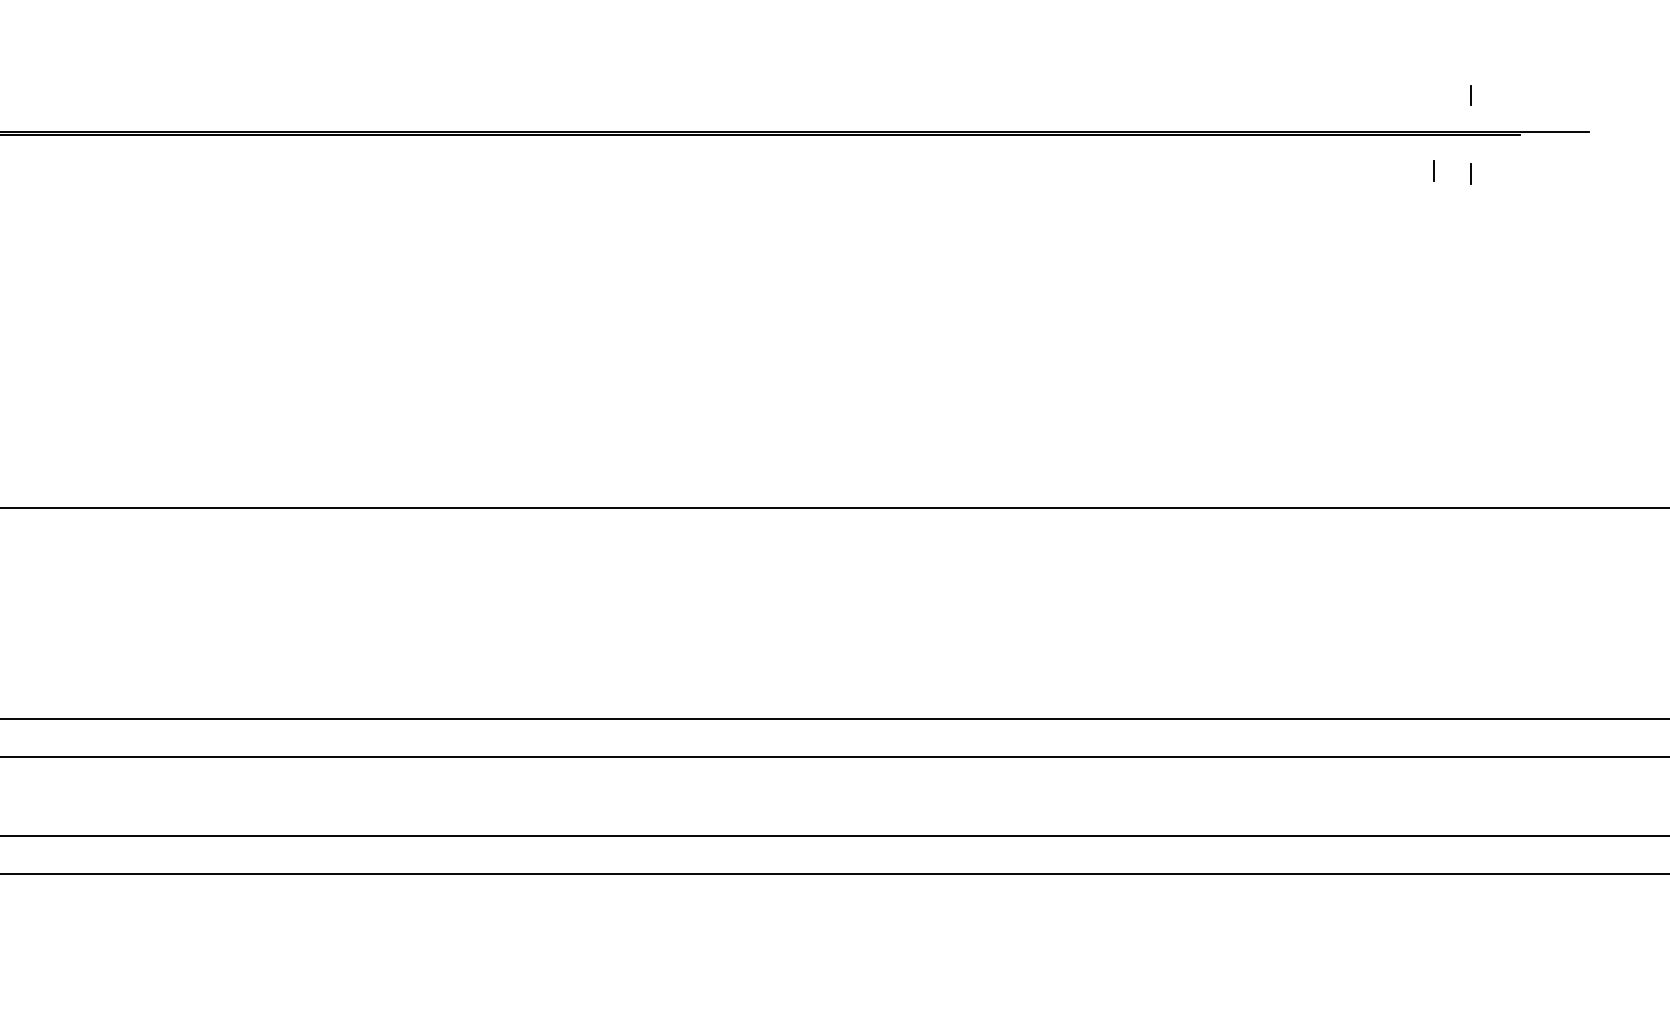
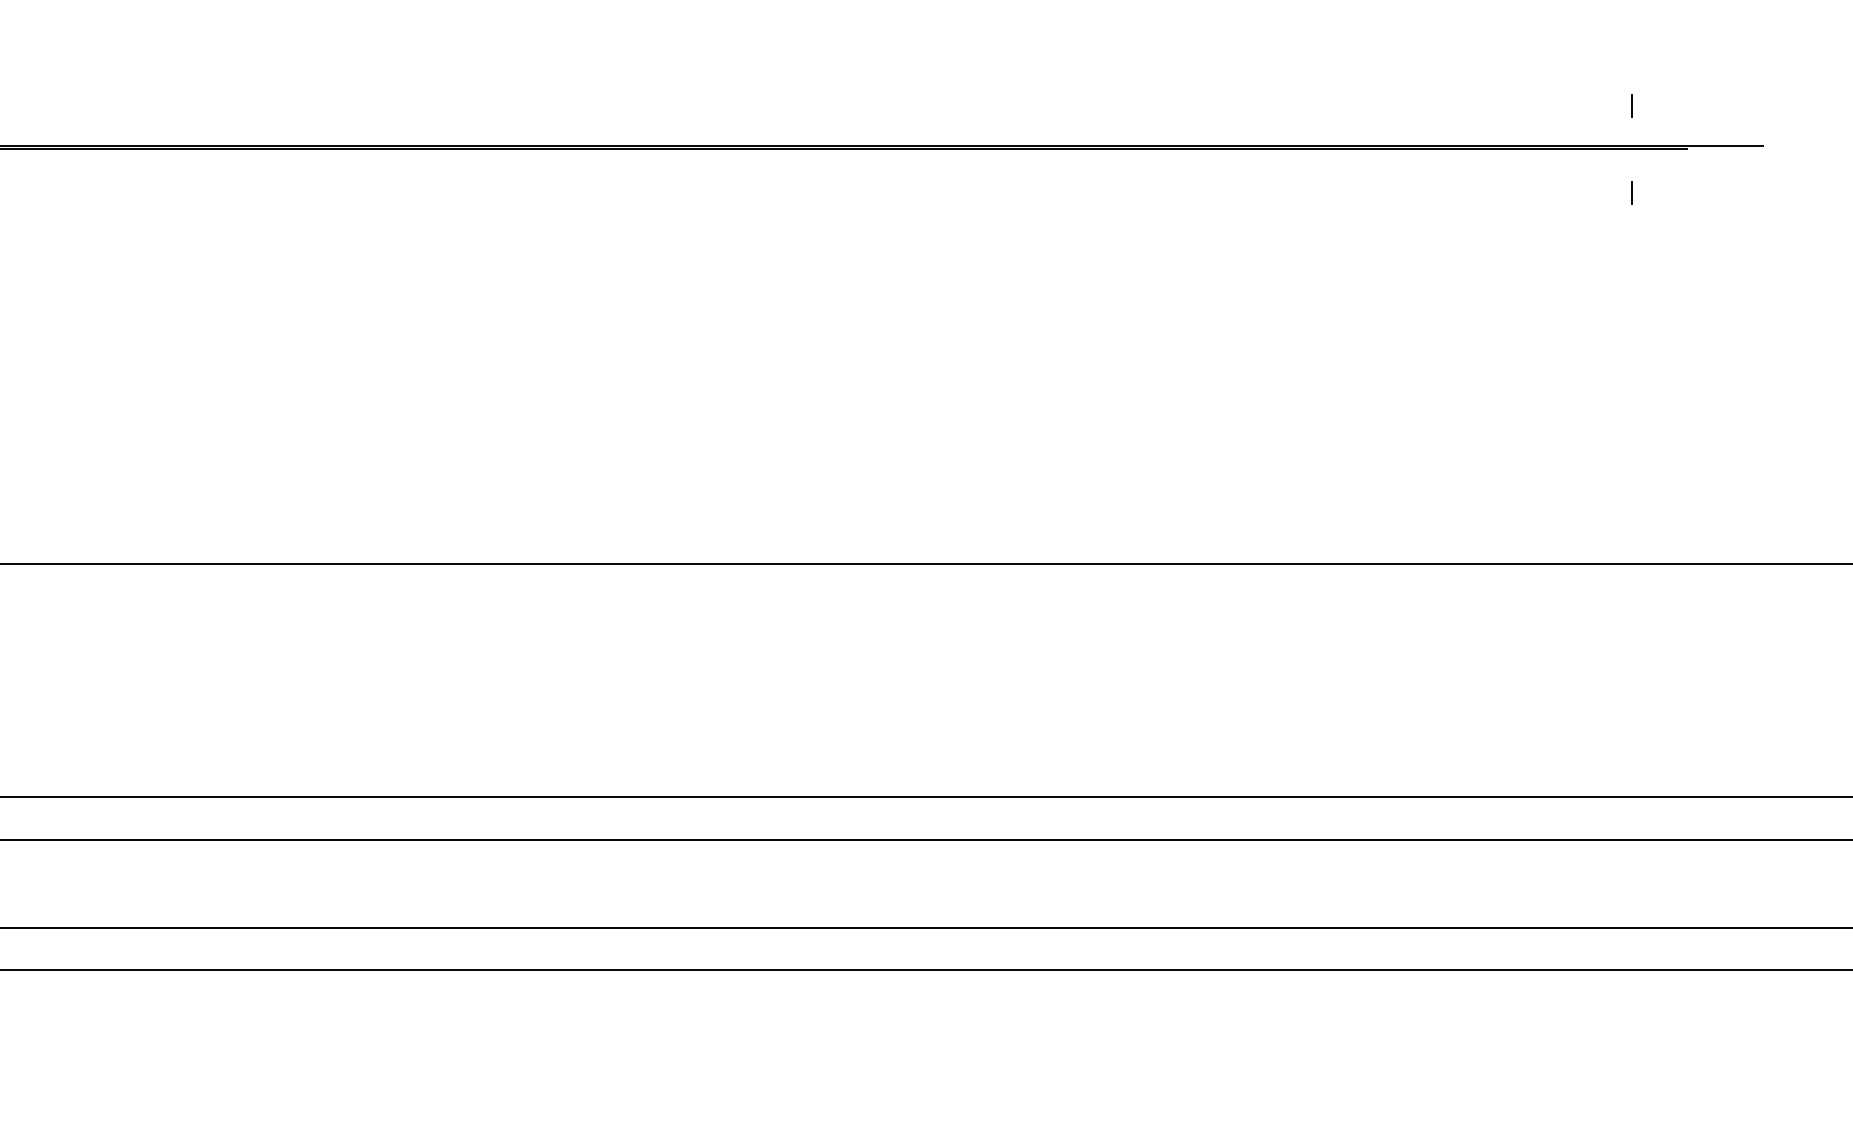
line: (1433, 170) -> (1590, 189), removed

